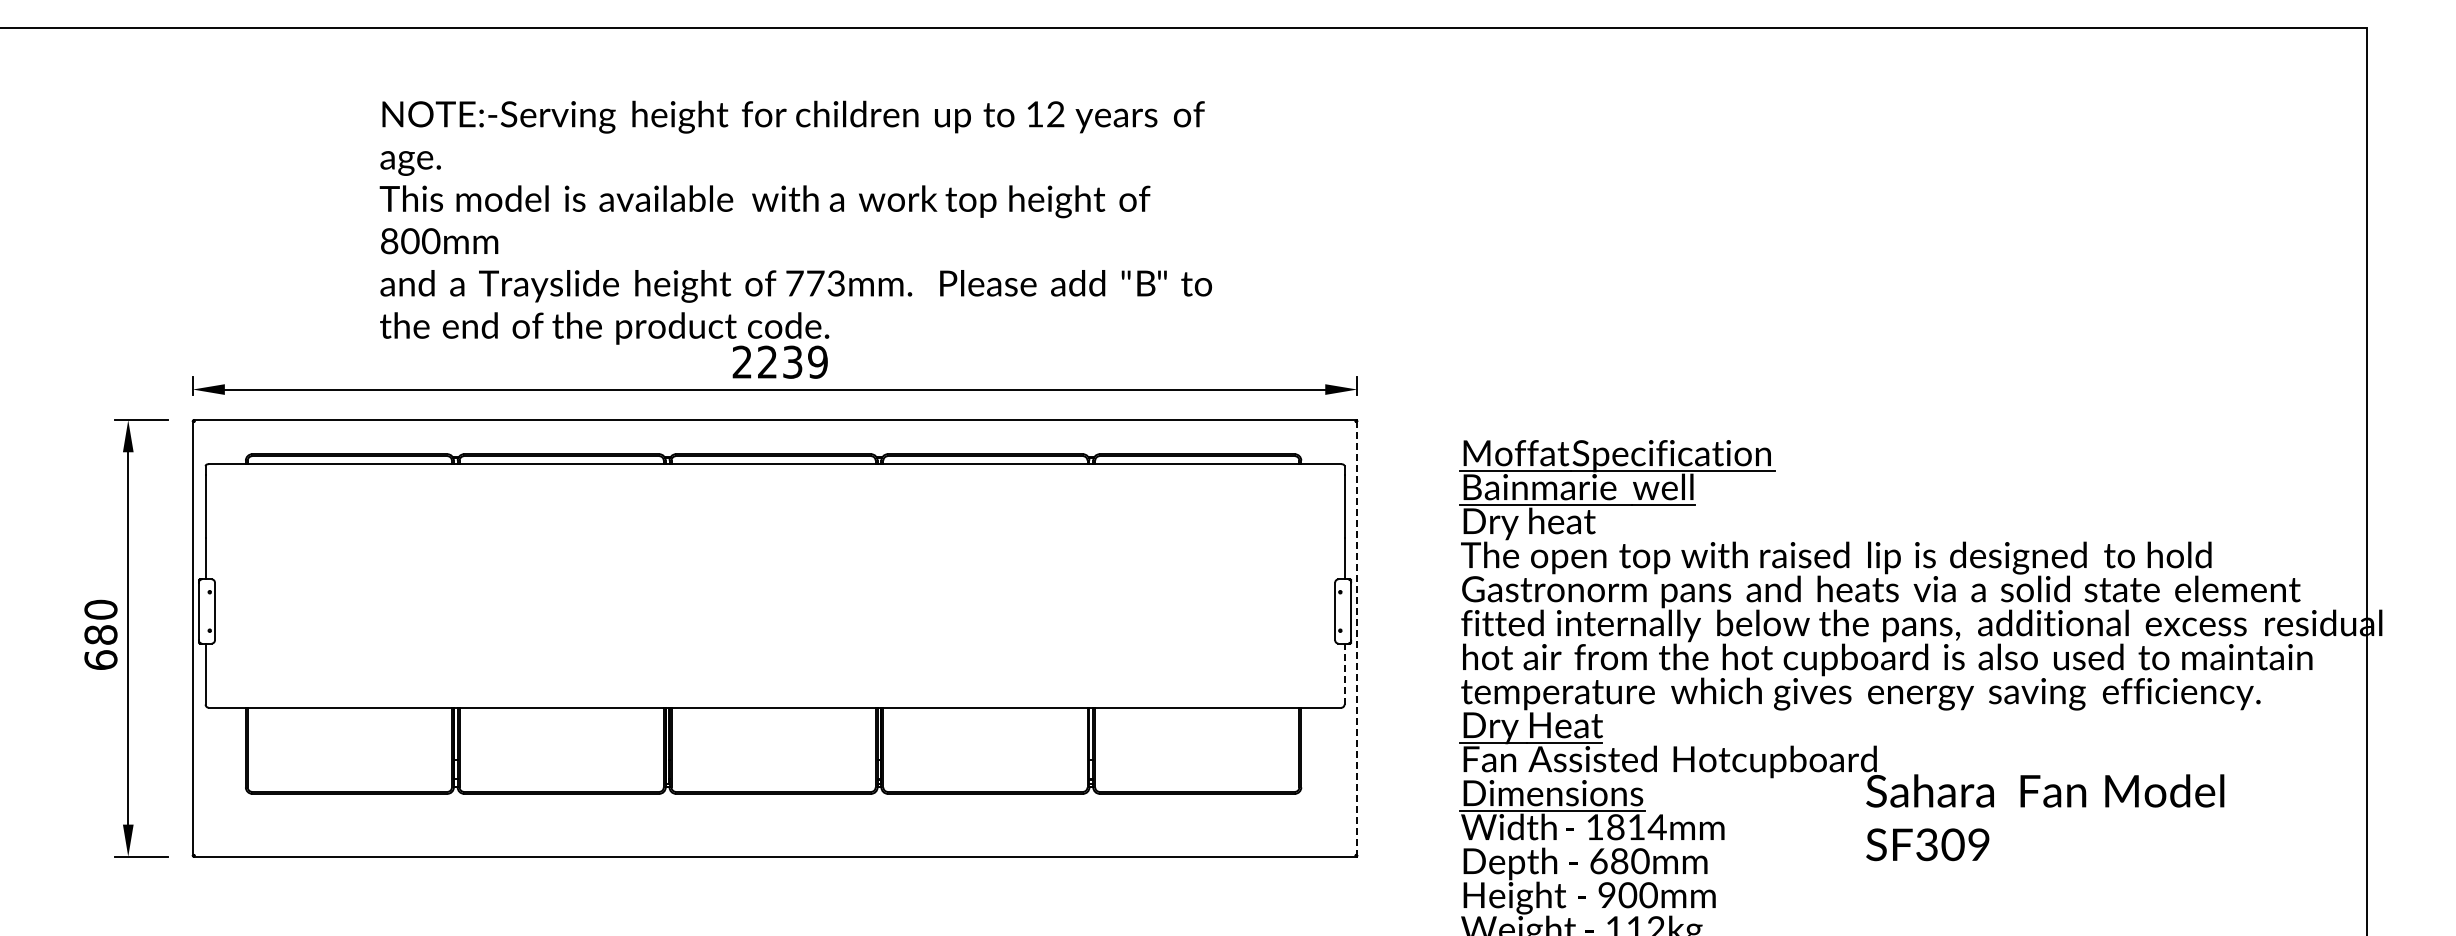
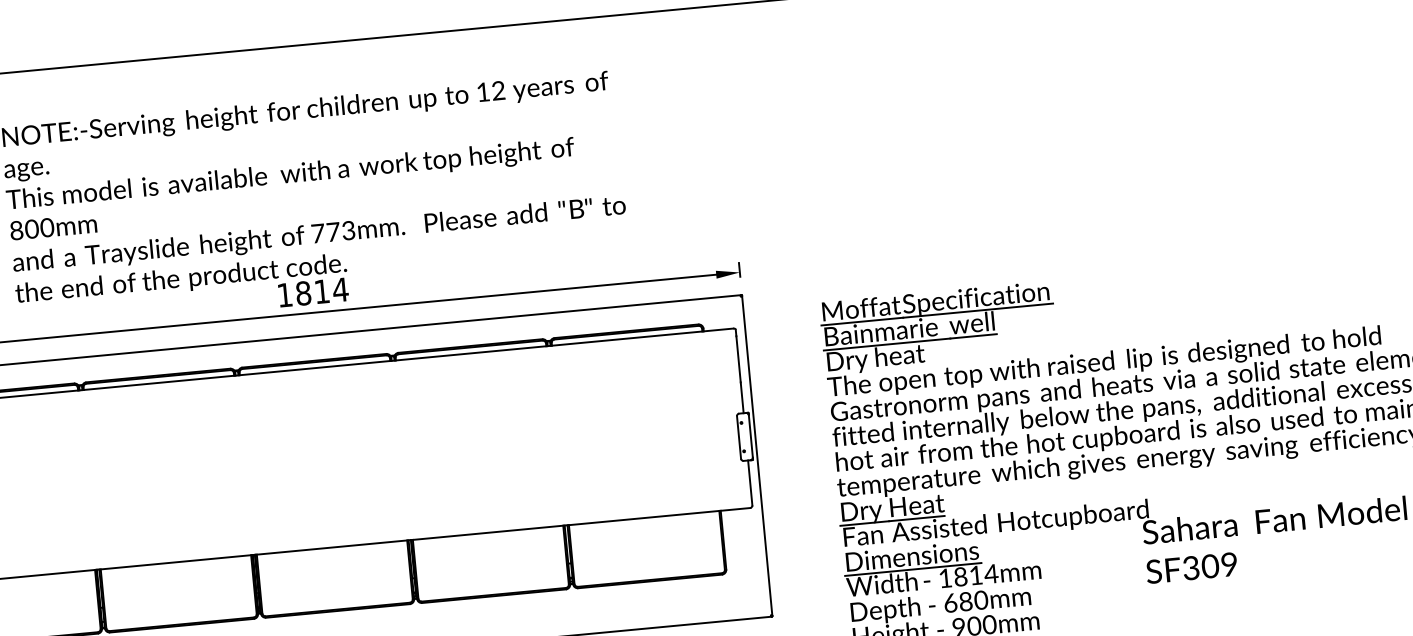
text: (780, 361) -> (313, 291), 2239 -> 1814
line: (1357, 638) -> (757, 455), dashed -> solid
line: (1344, 673) -> (750, 482), dashed -> solid

